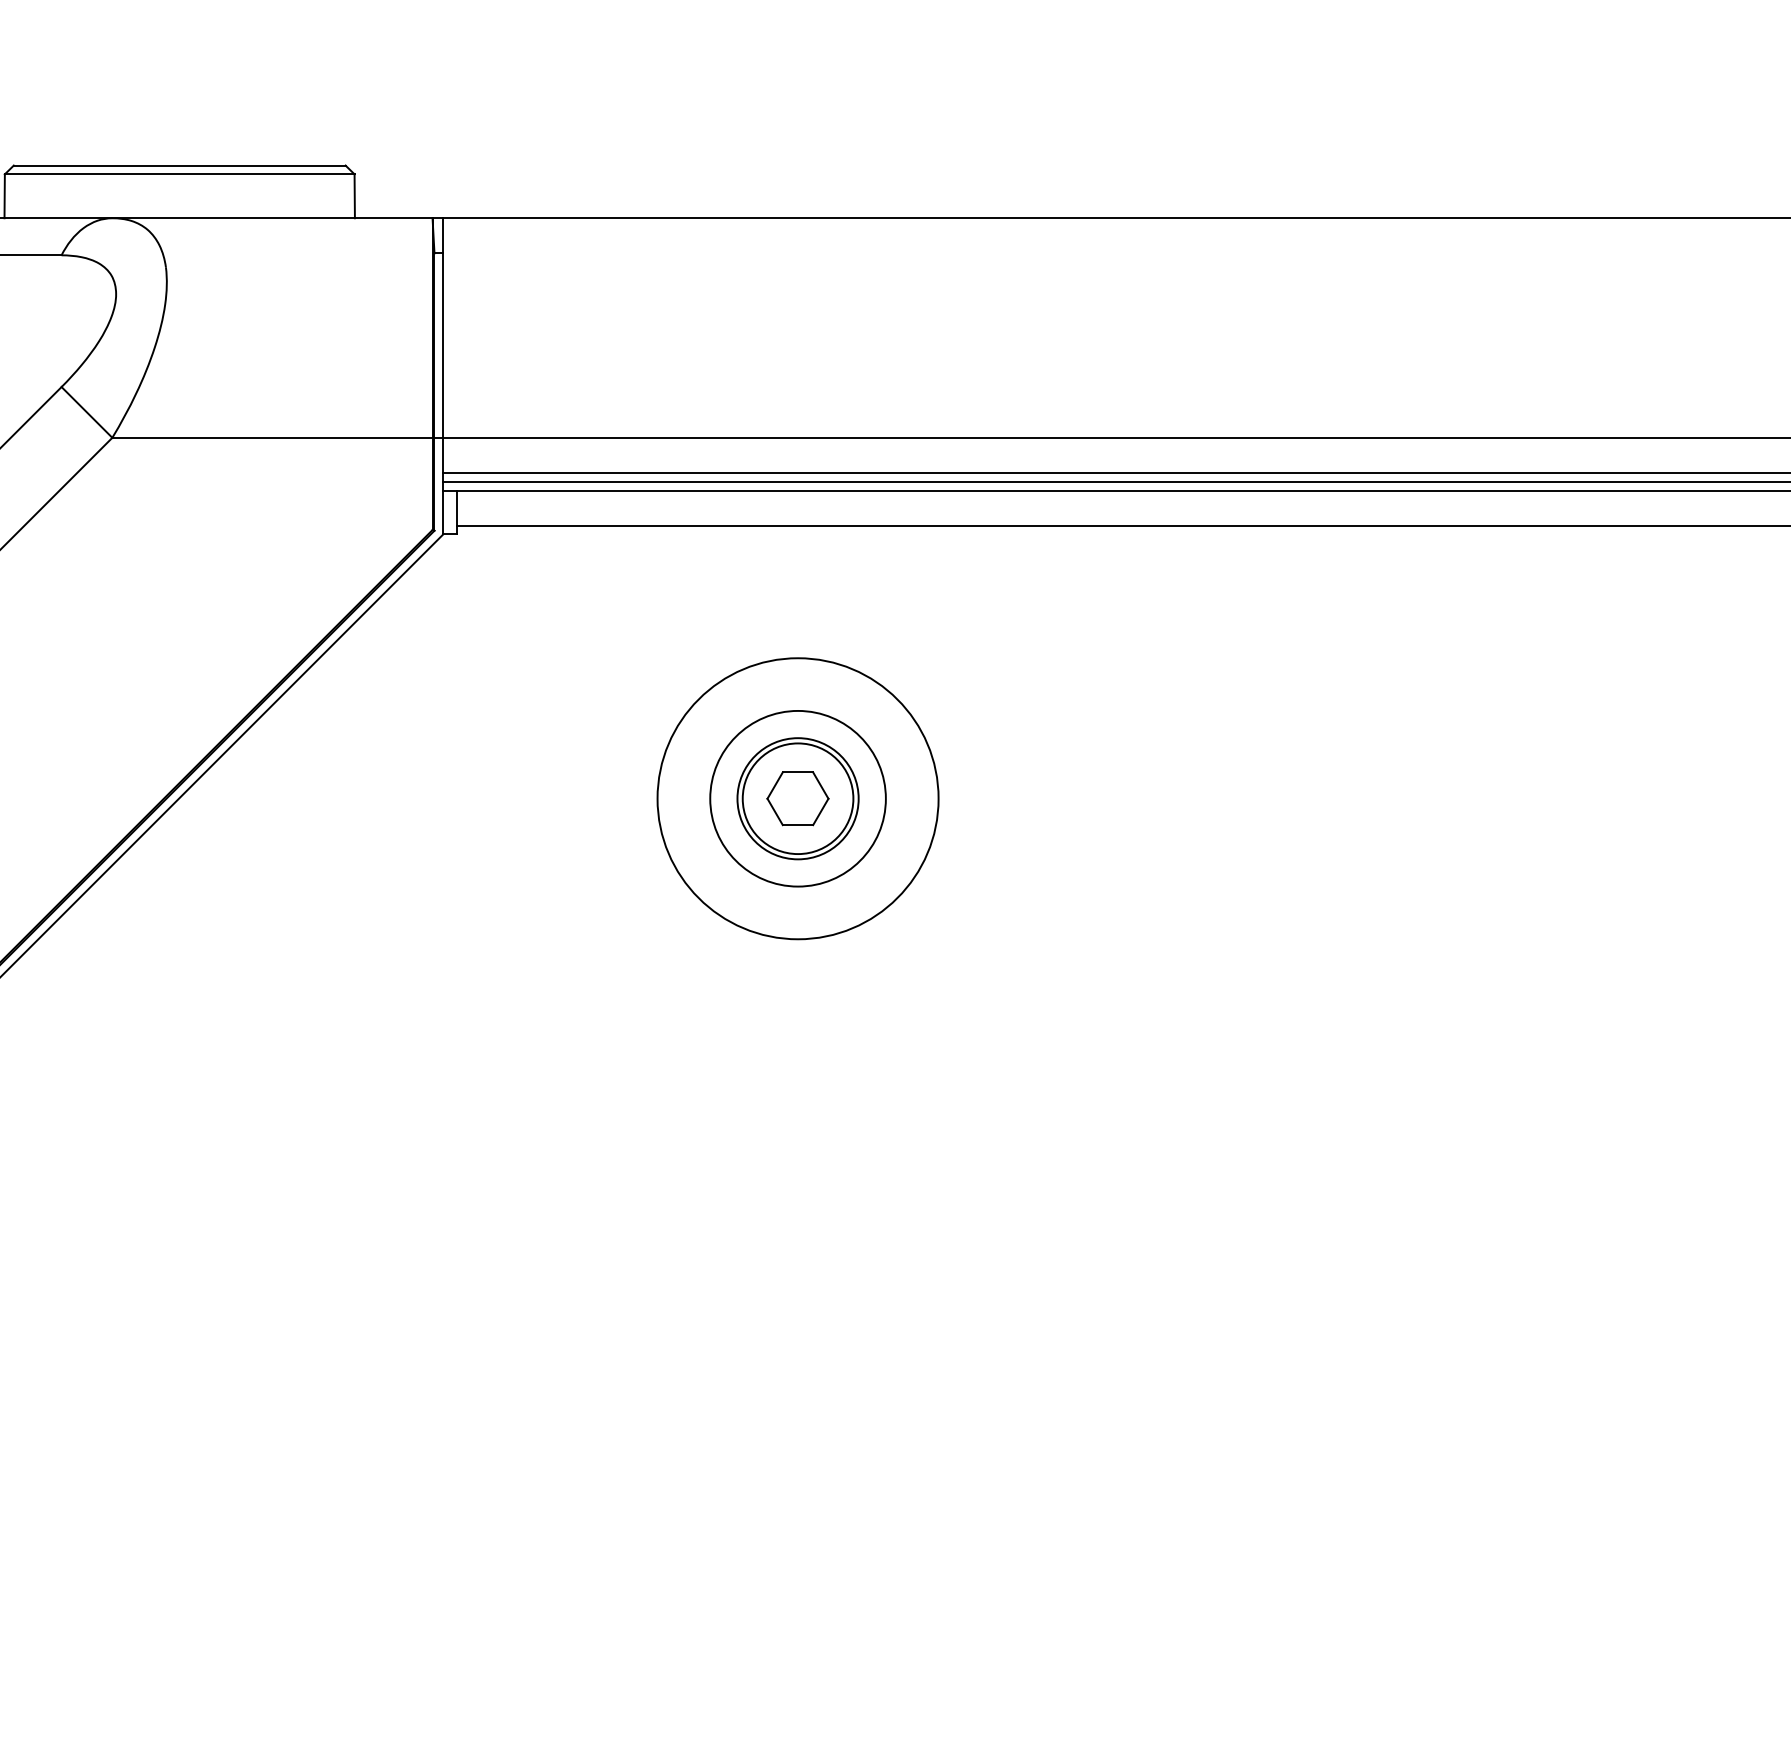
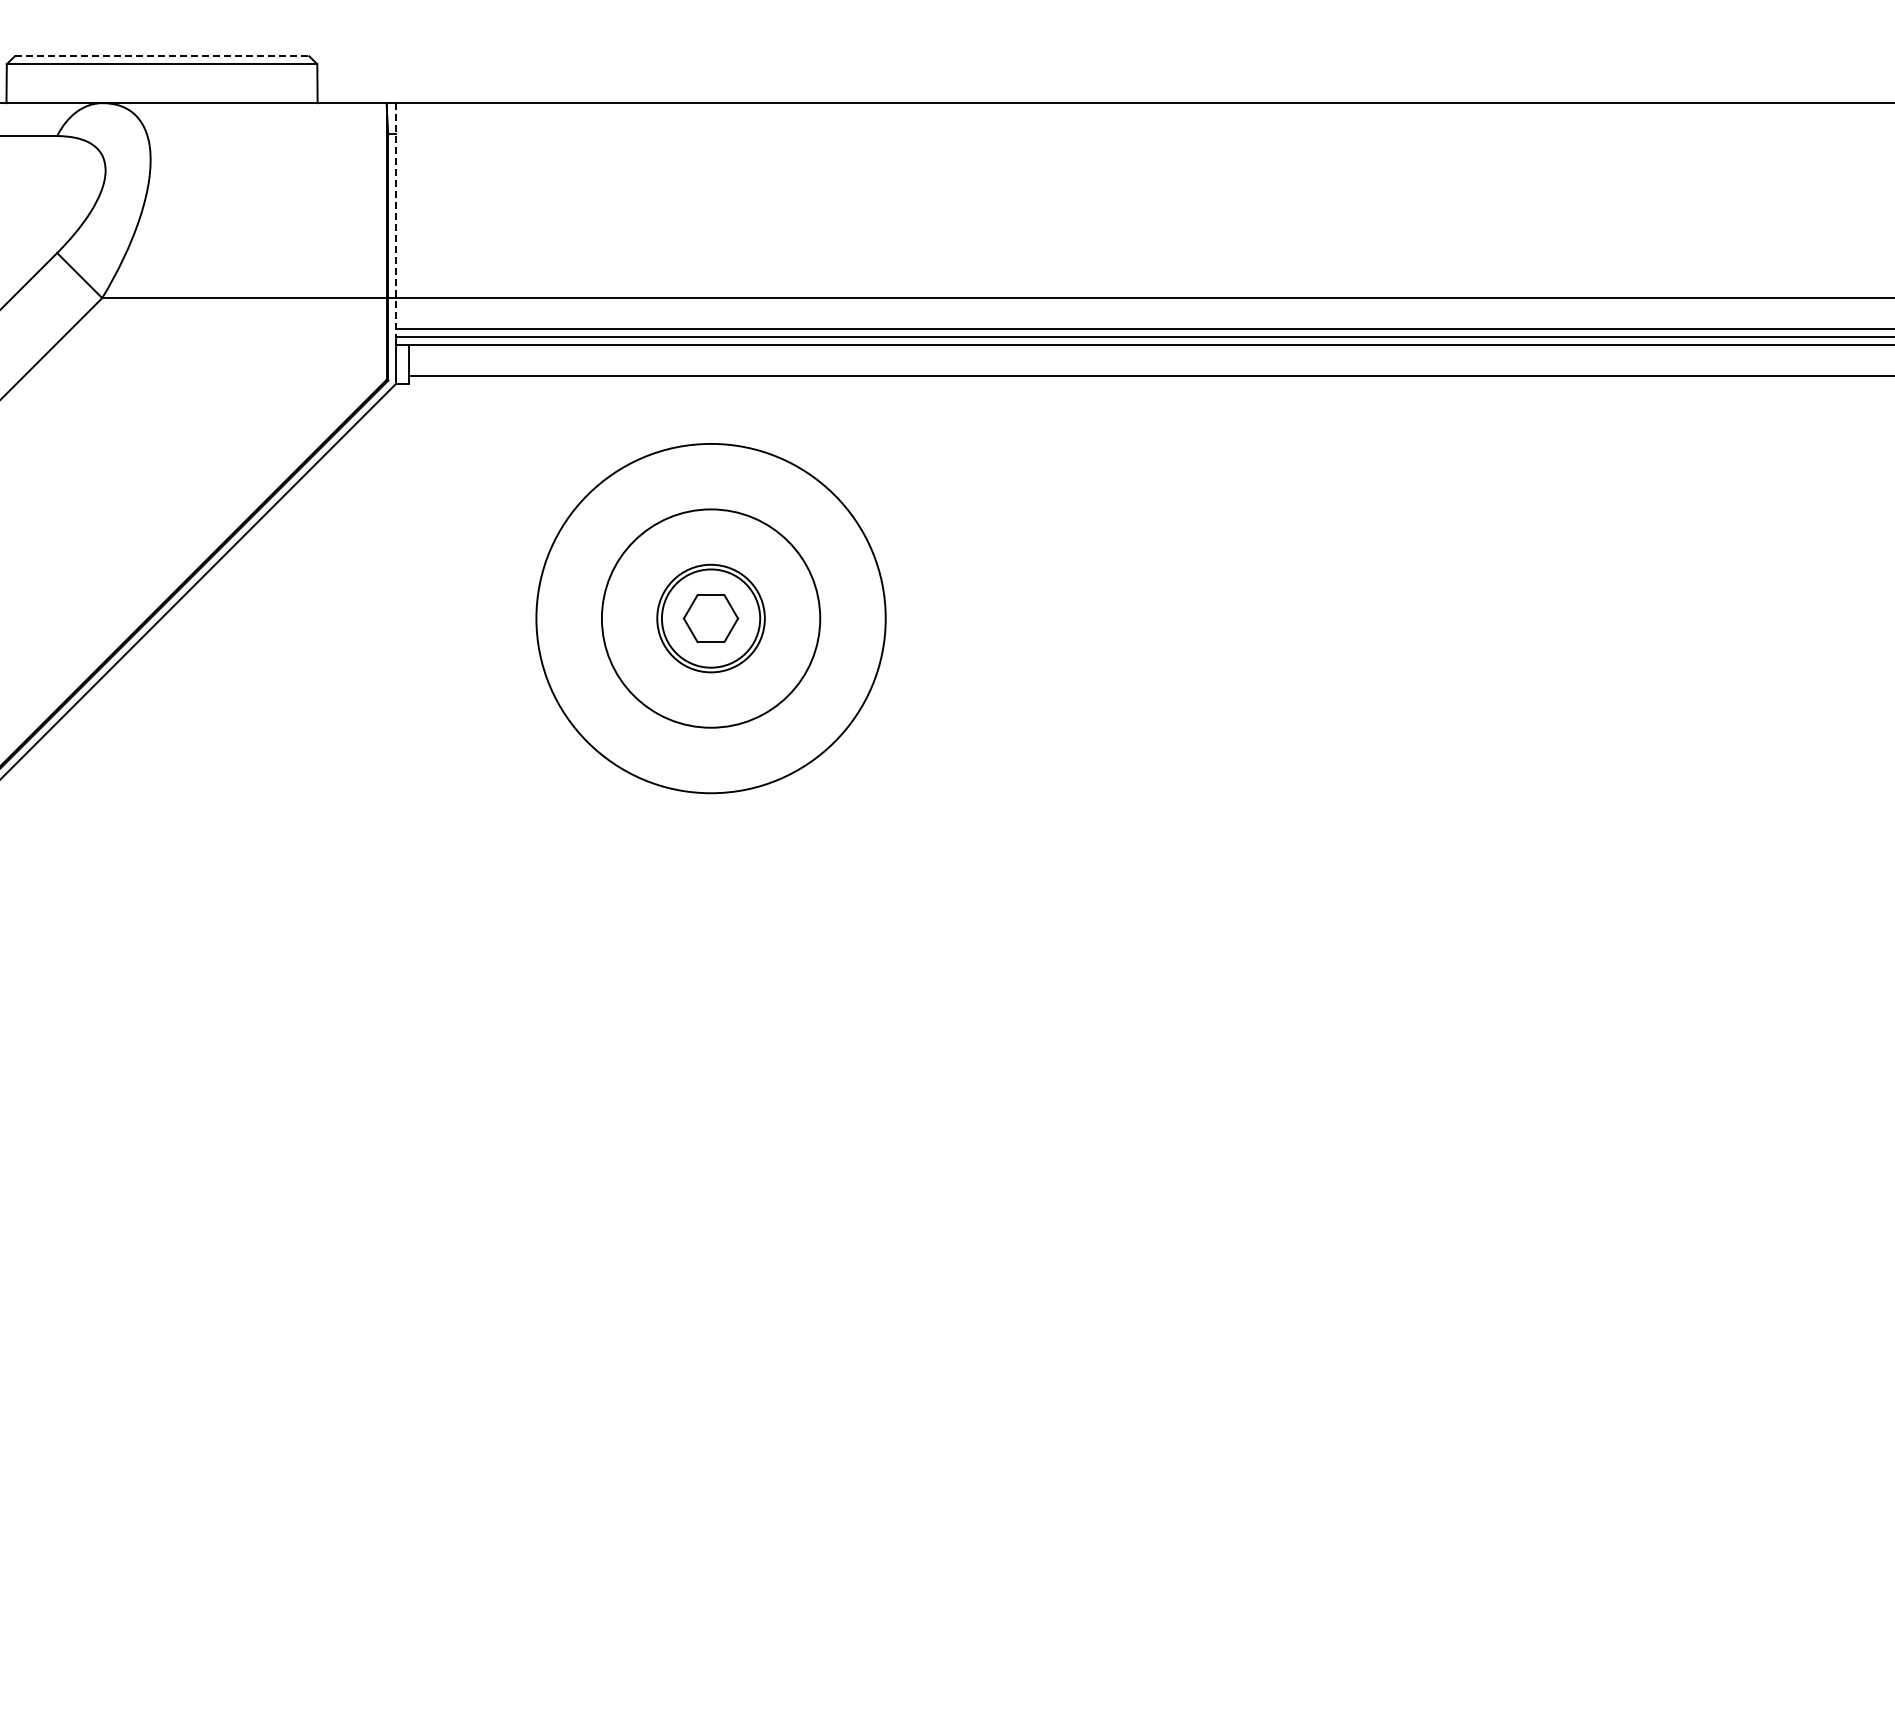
line: (180, 165) -> (162, 56), solid -> dashed
line: (443, 350) -> (396, 220), solid -> dashed
circle: (797, 798) -> (710, 618), size x1.4
circle: (798, 798) -> (711, 618), size x1.4

